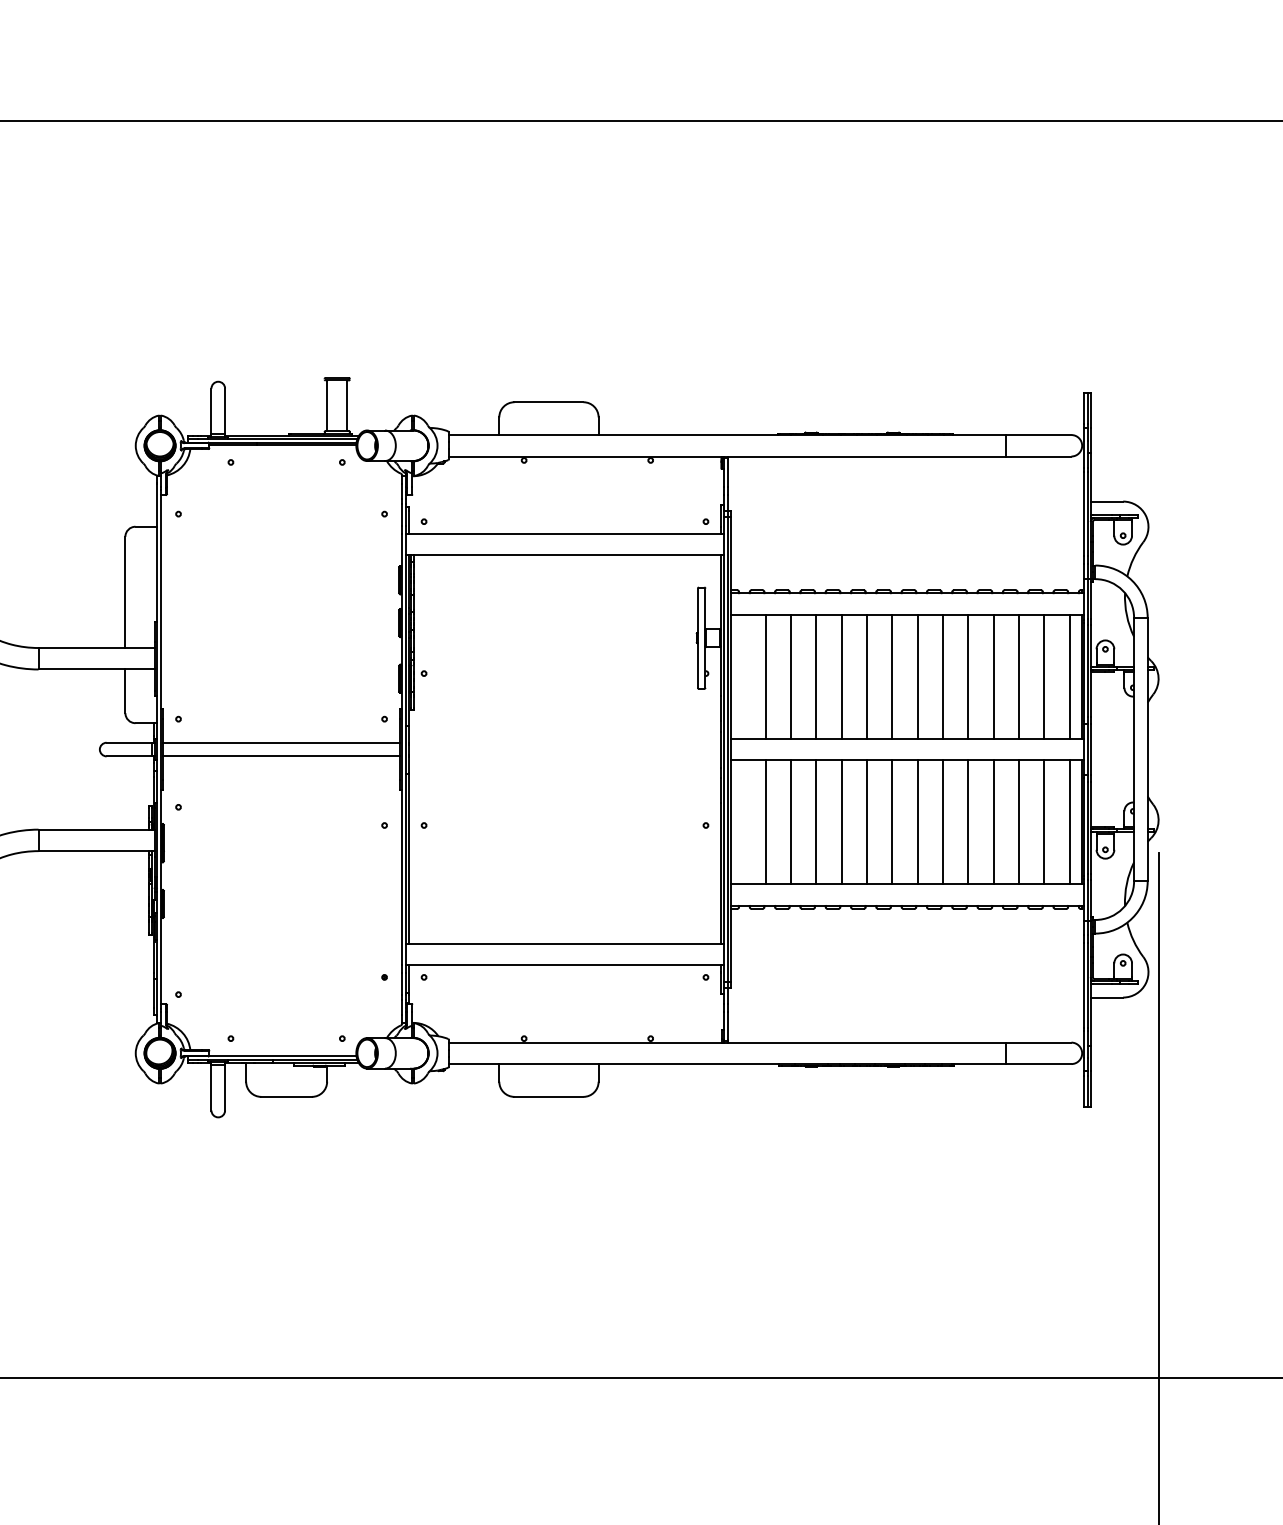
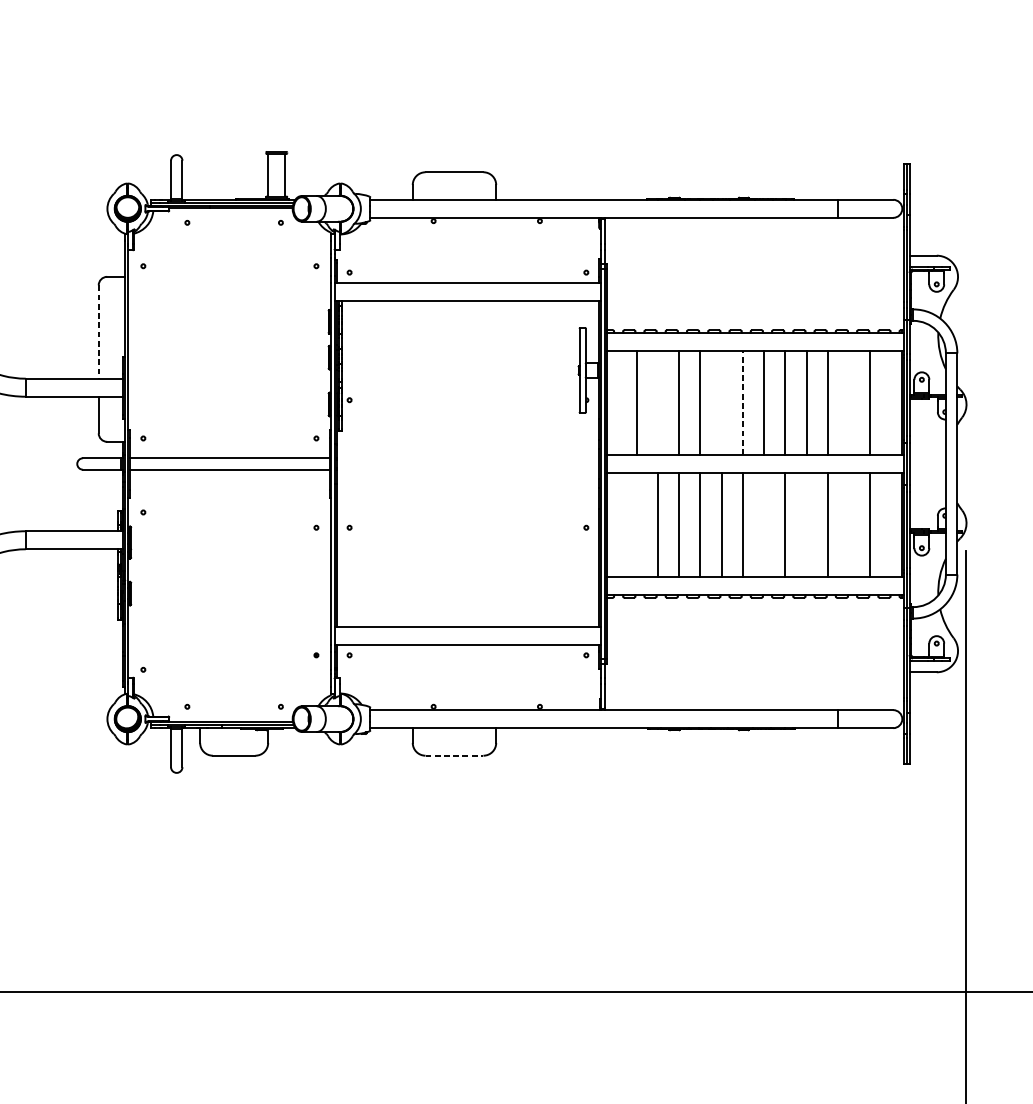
line: (125, 592) -> (98, 332), solid -> dashed
line: (791, 676) -> (658, 402), removed
line: (866, 676) -> (721, 402), removed
line: (892, 676) -> (743, 402), solid -> dashed
line: (1018, 676) -> (848, 402), removed
line: (1069, 676) -> (891, 402), removed
line: (765, 822) -> (636, 525), removed
line: (917, 822) -> (764, 525), removed
line: (968, 822) -> (806, 525), removed
line: (1018, 822) -> (848, 525), removed
line: (1069, 822) -> (891, 525), removed
line: (549, 1096) -> (454, 755), solid -> dashed

